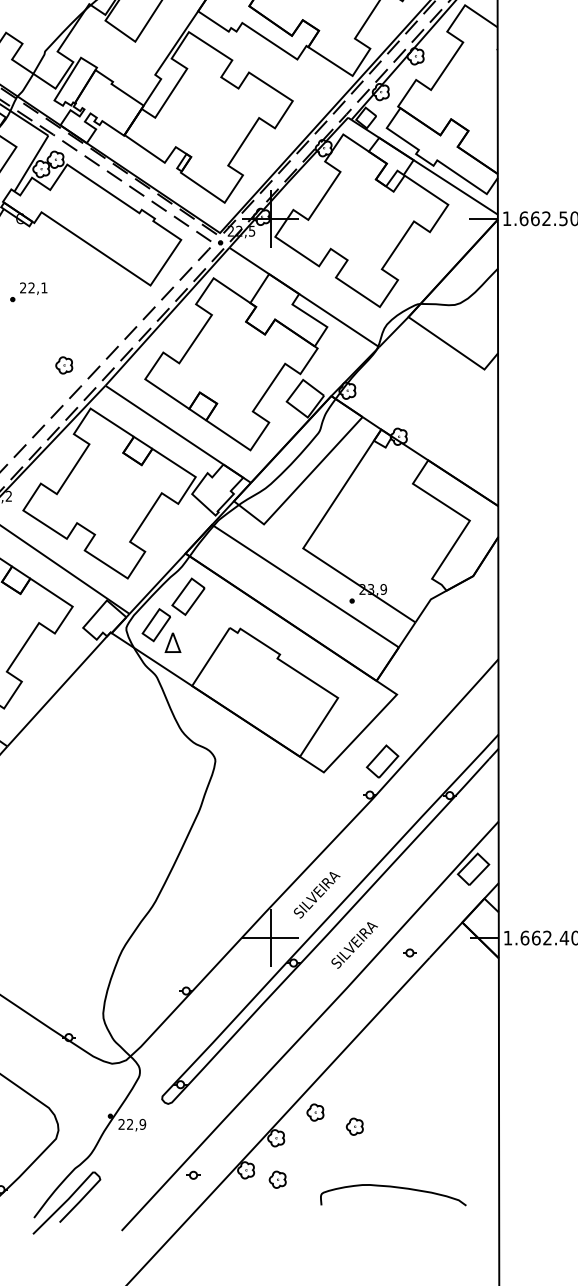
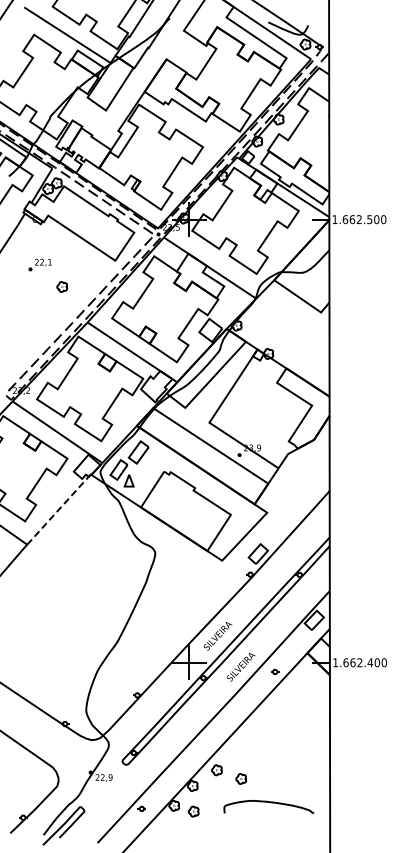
part: (63, 364) -> (61, 286), moved
line: (61, 686) -> (60, 507), solid -> dashed
curve: (395, 1189) -> (270, 803), moved

